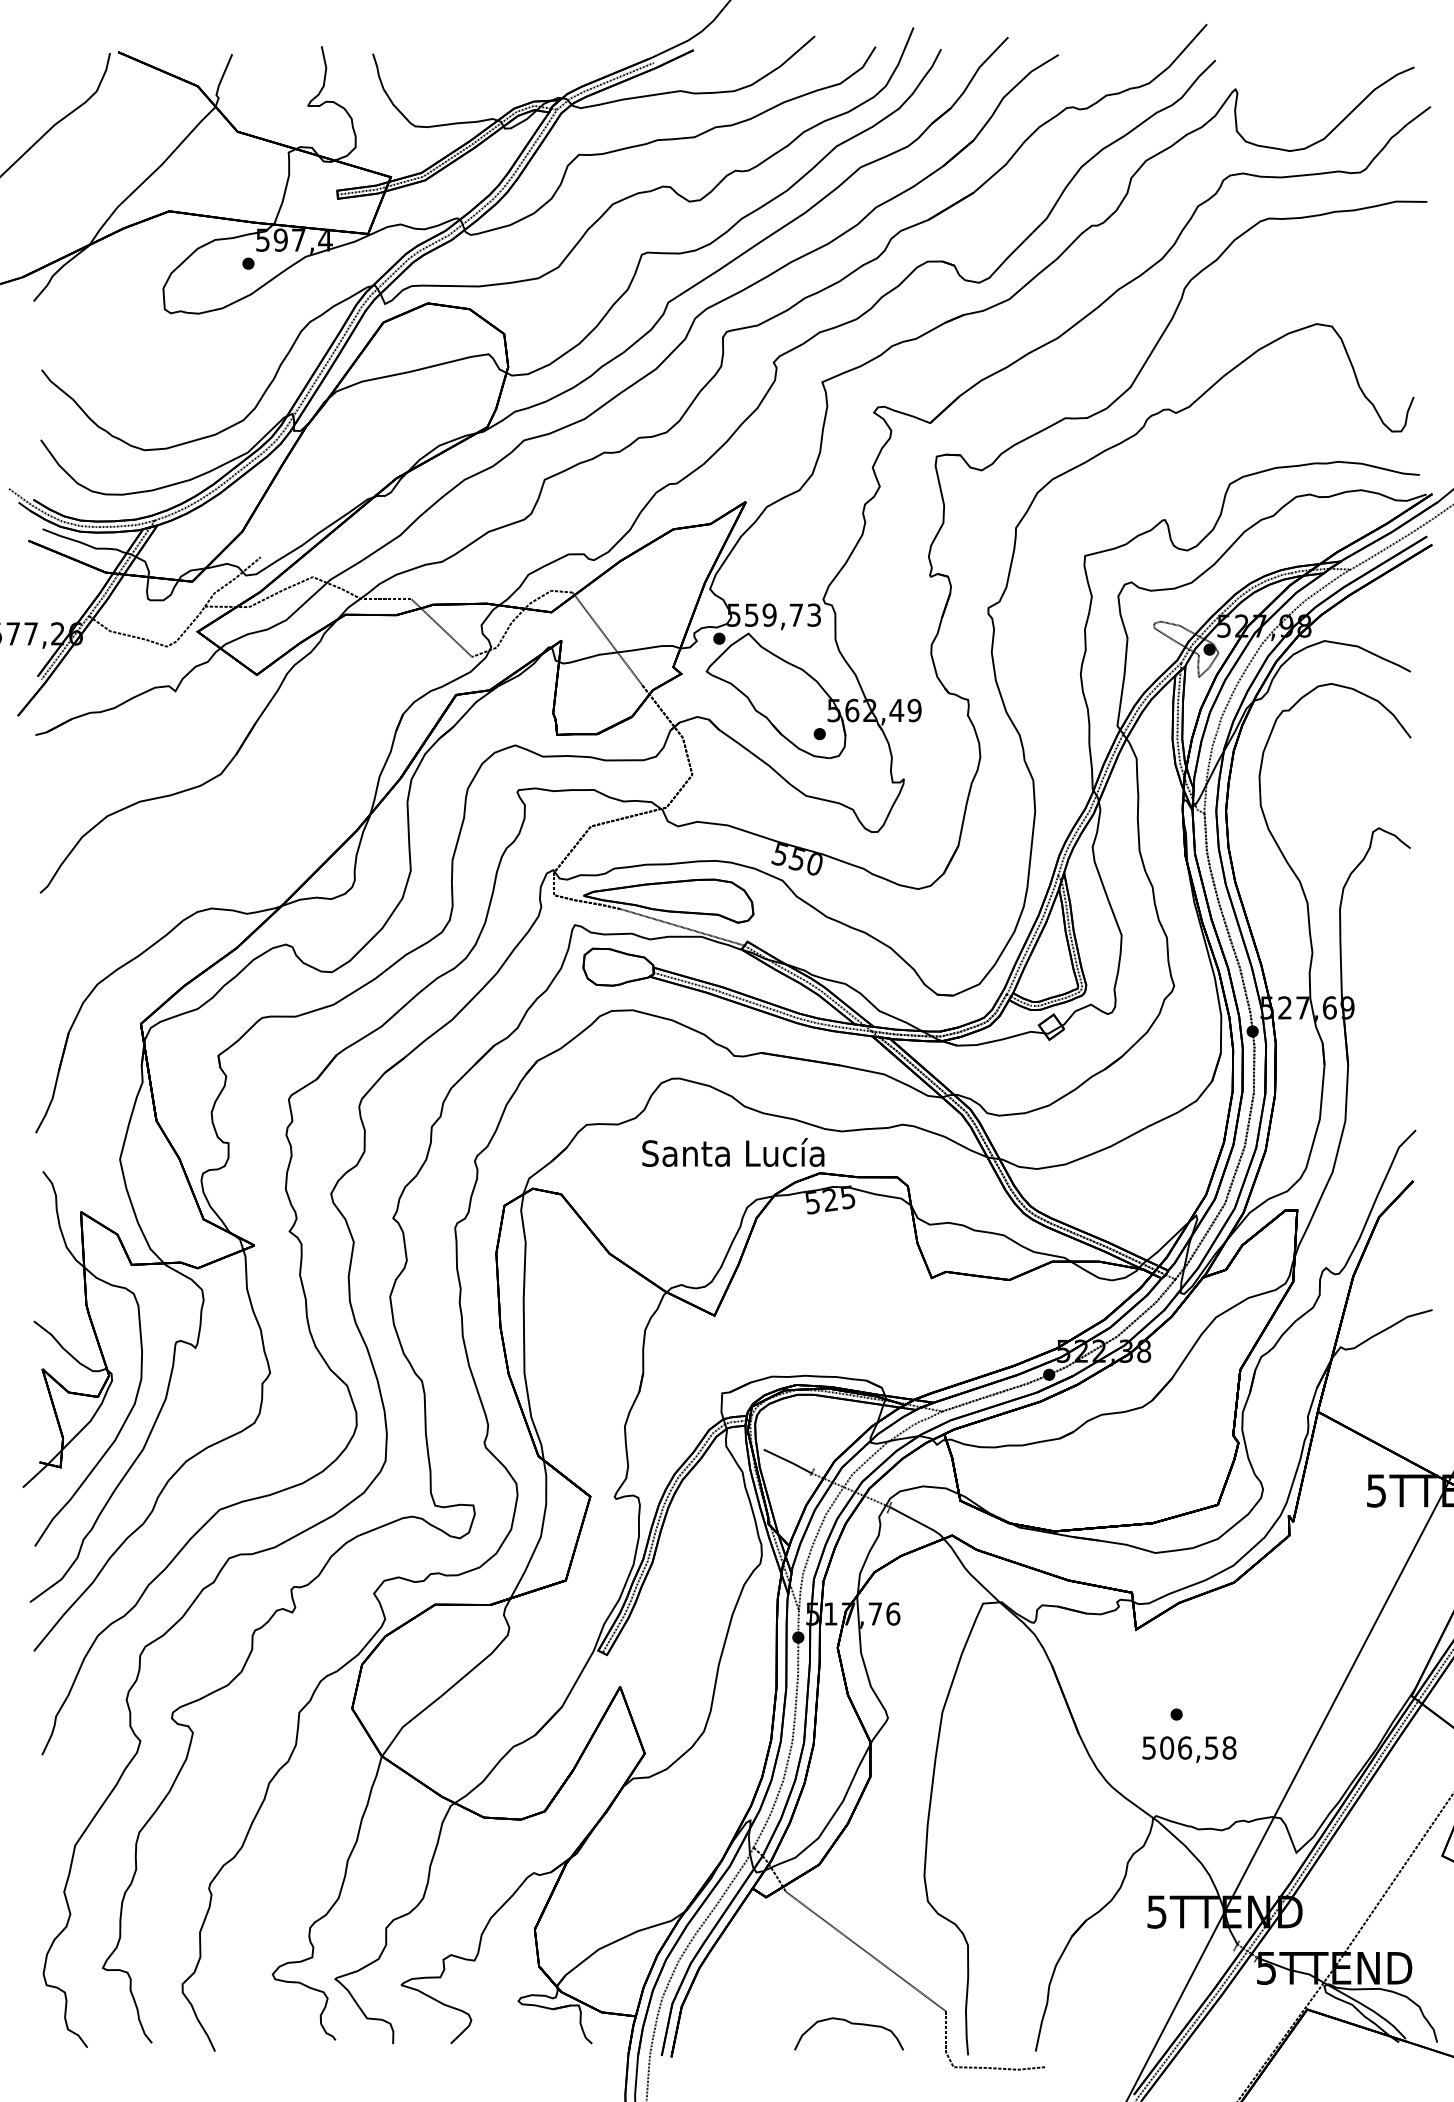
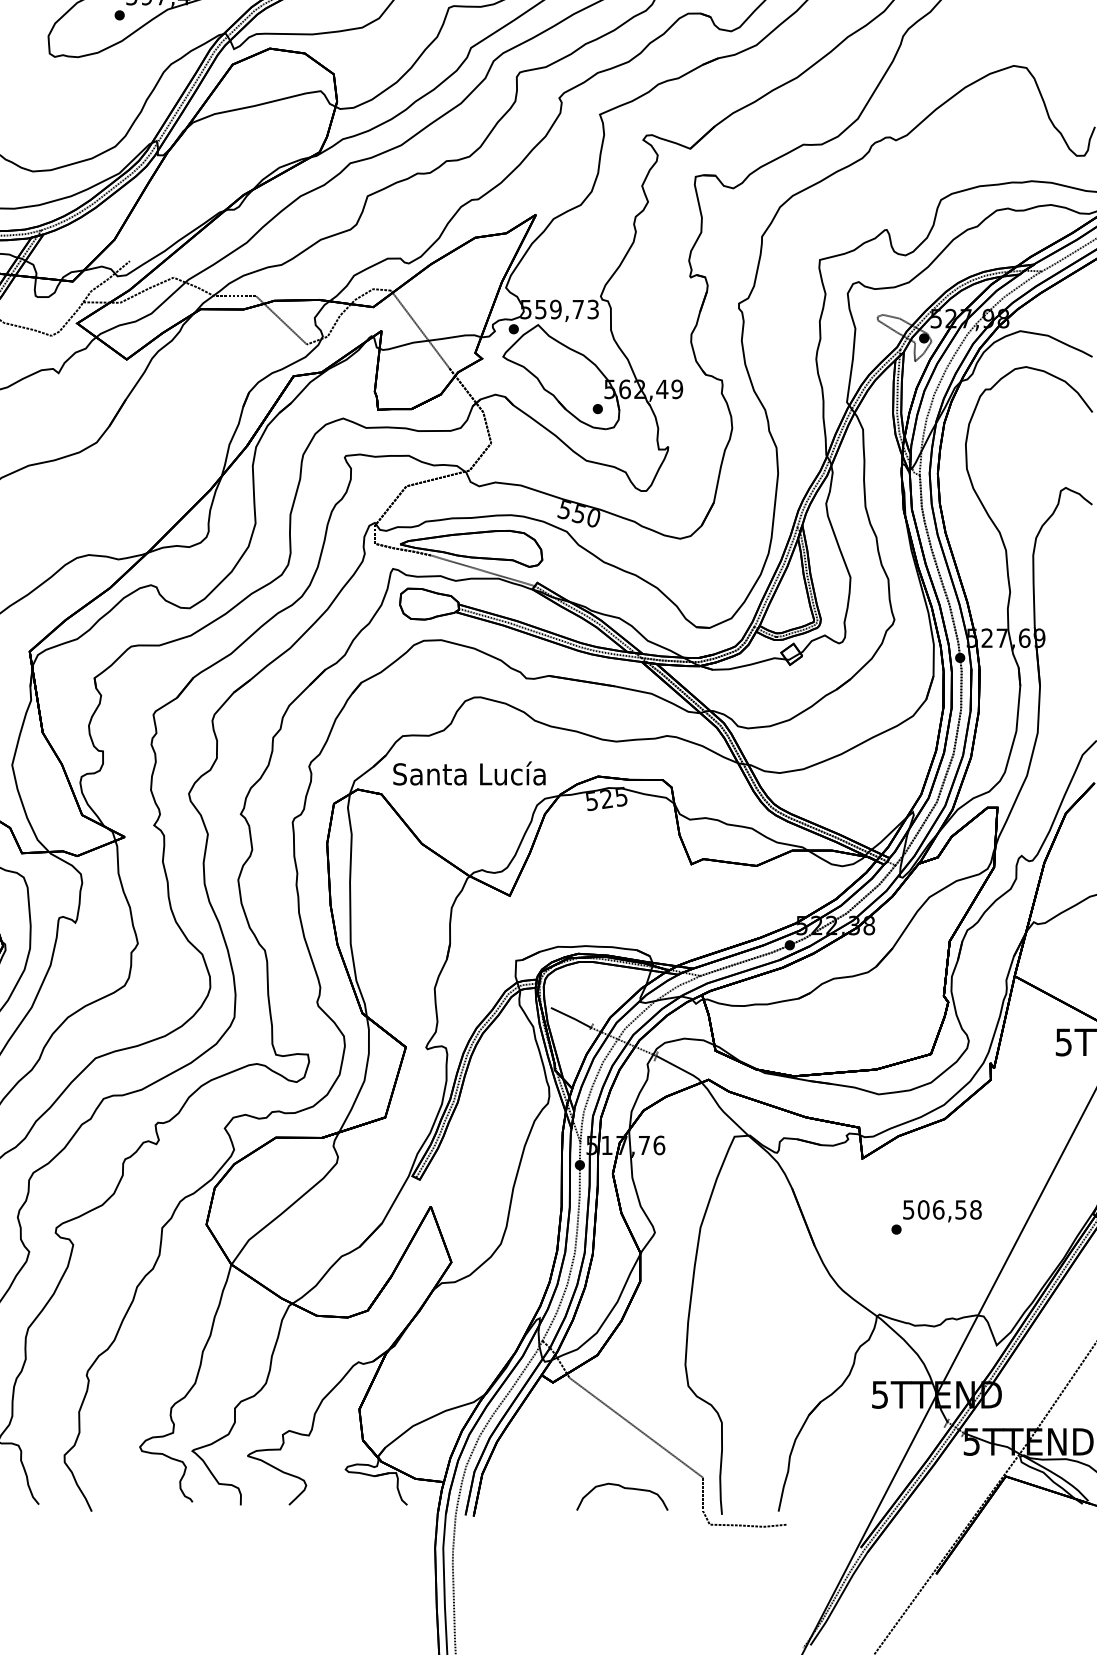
text: (733, 1152) -> (469, 773), moved
text: (1189, 1749) -> (942, 1211), moved

